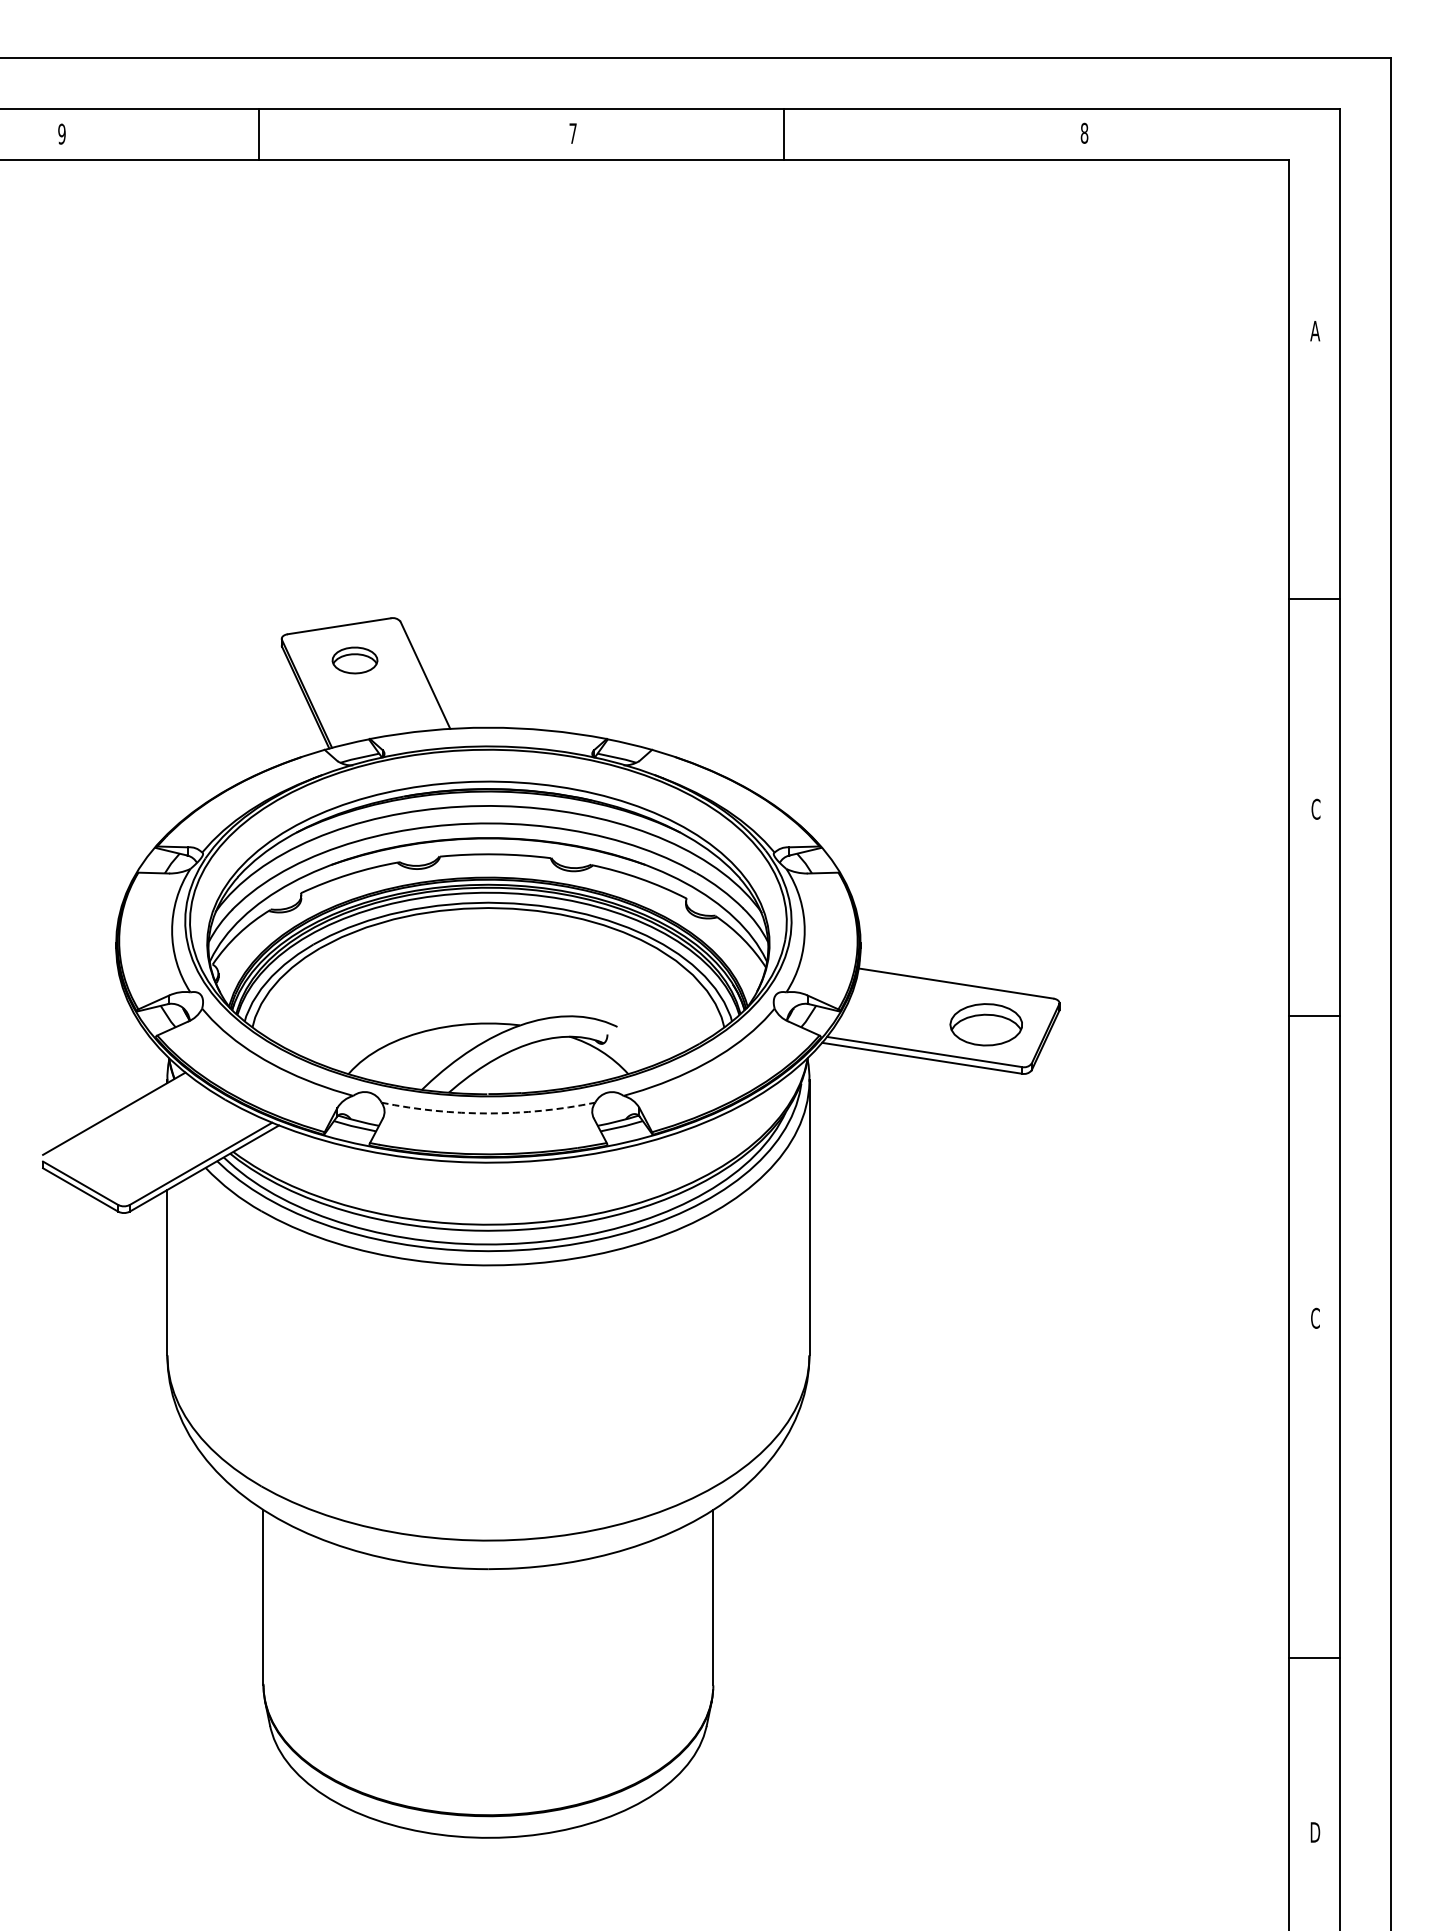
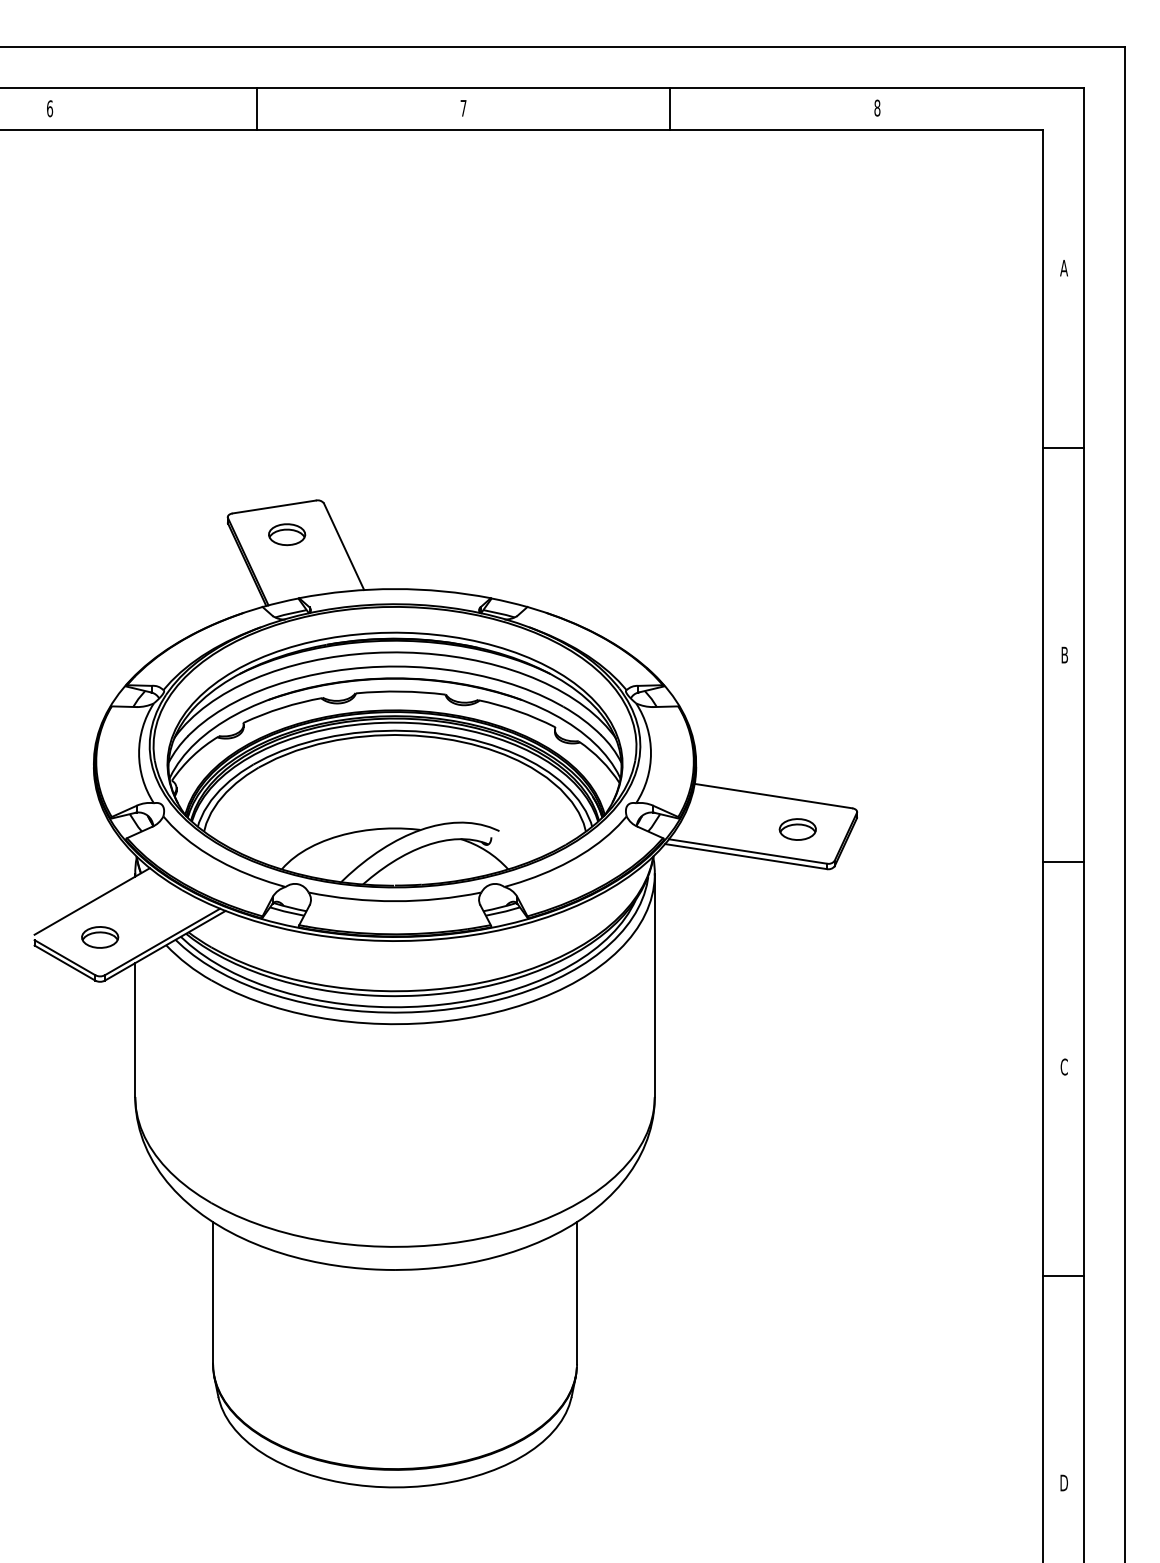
text: (61, 133) -> (49, 108), 9 -> 6
line: (259, 134) -> (256, 109), moved
line: (783, 134) -> (670, 109), moved
line: (1313, 598) -> (1062, 448), moved
text: (1315, 808) -> (1064, 654), C -> B
line: (1313, 1016) -> (1062, 862), moved
part: (985, 1024) -> (797, 829), size x0.62
arc: (488, 1113) -> (395, 901), dashed -> solid
part: (123, 1157) -> (99, 936), added
line: (1313, 1658) -> (1062, 1275), moved

